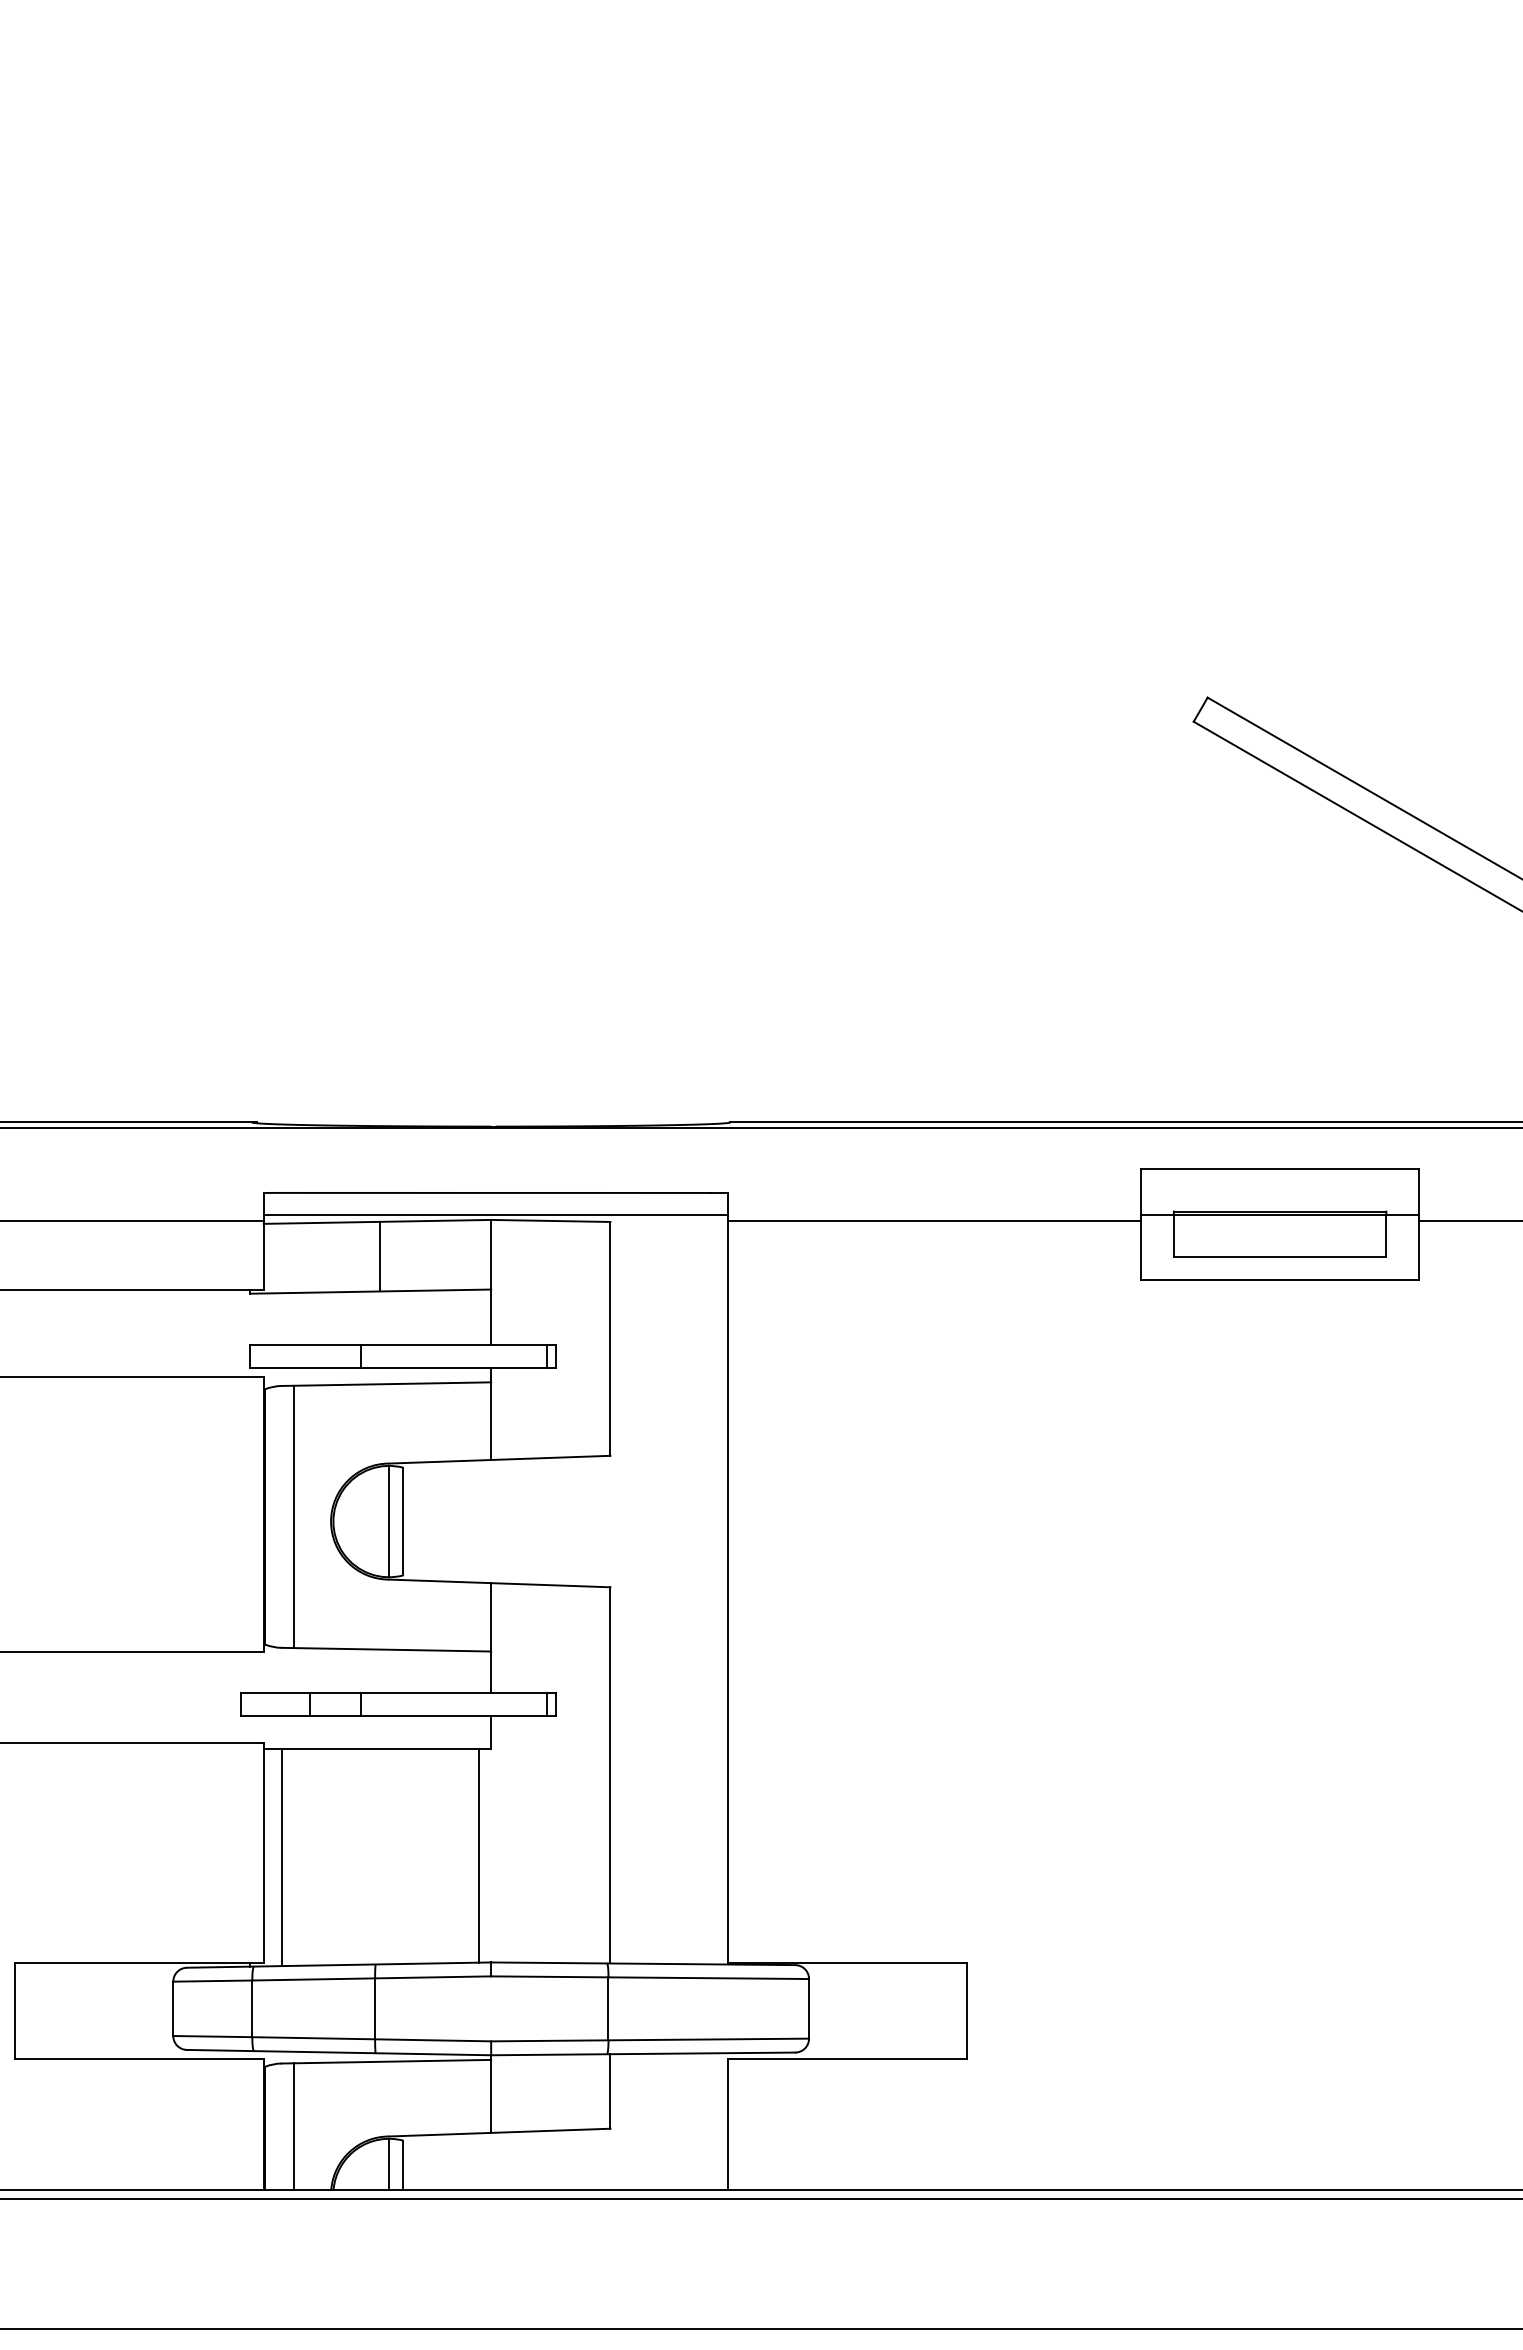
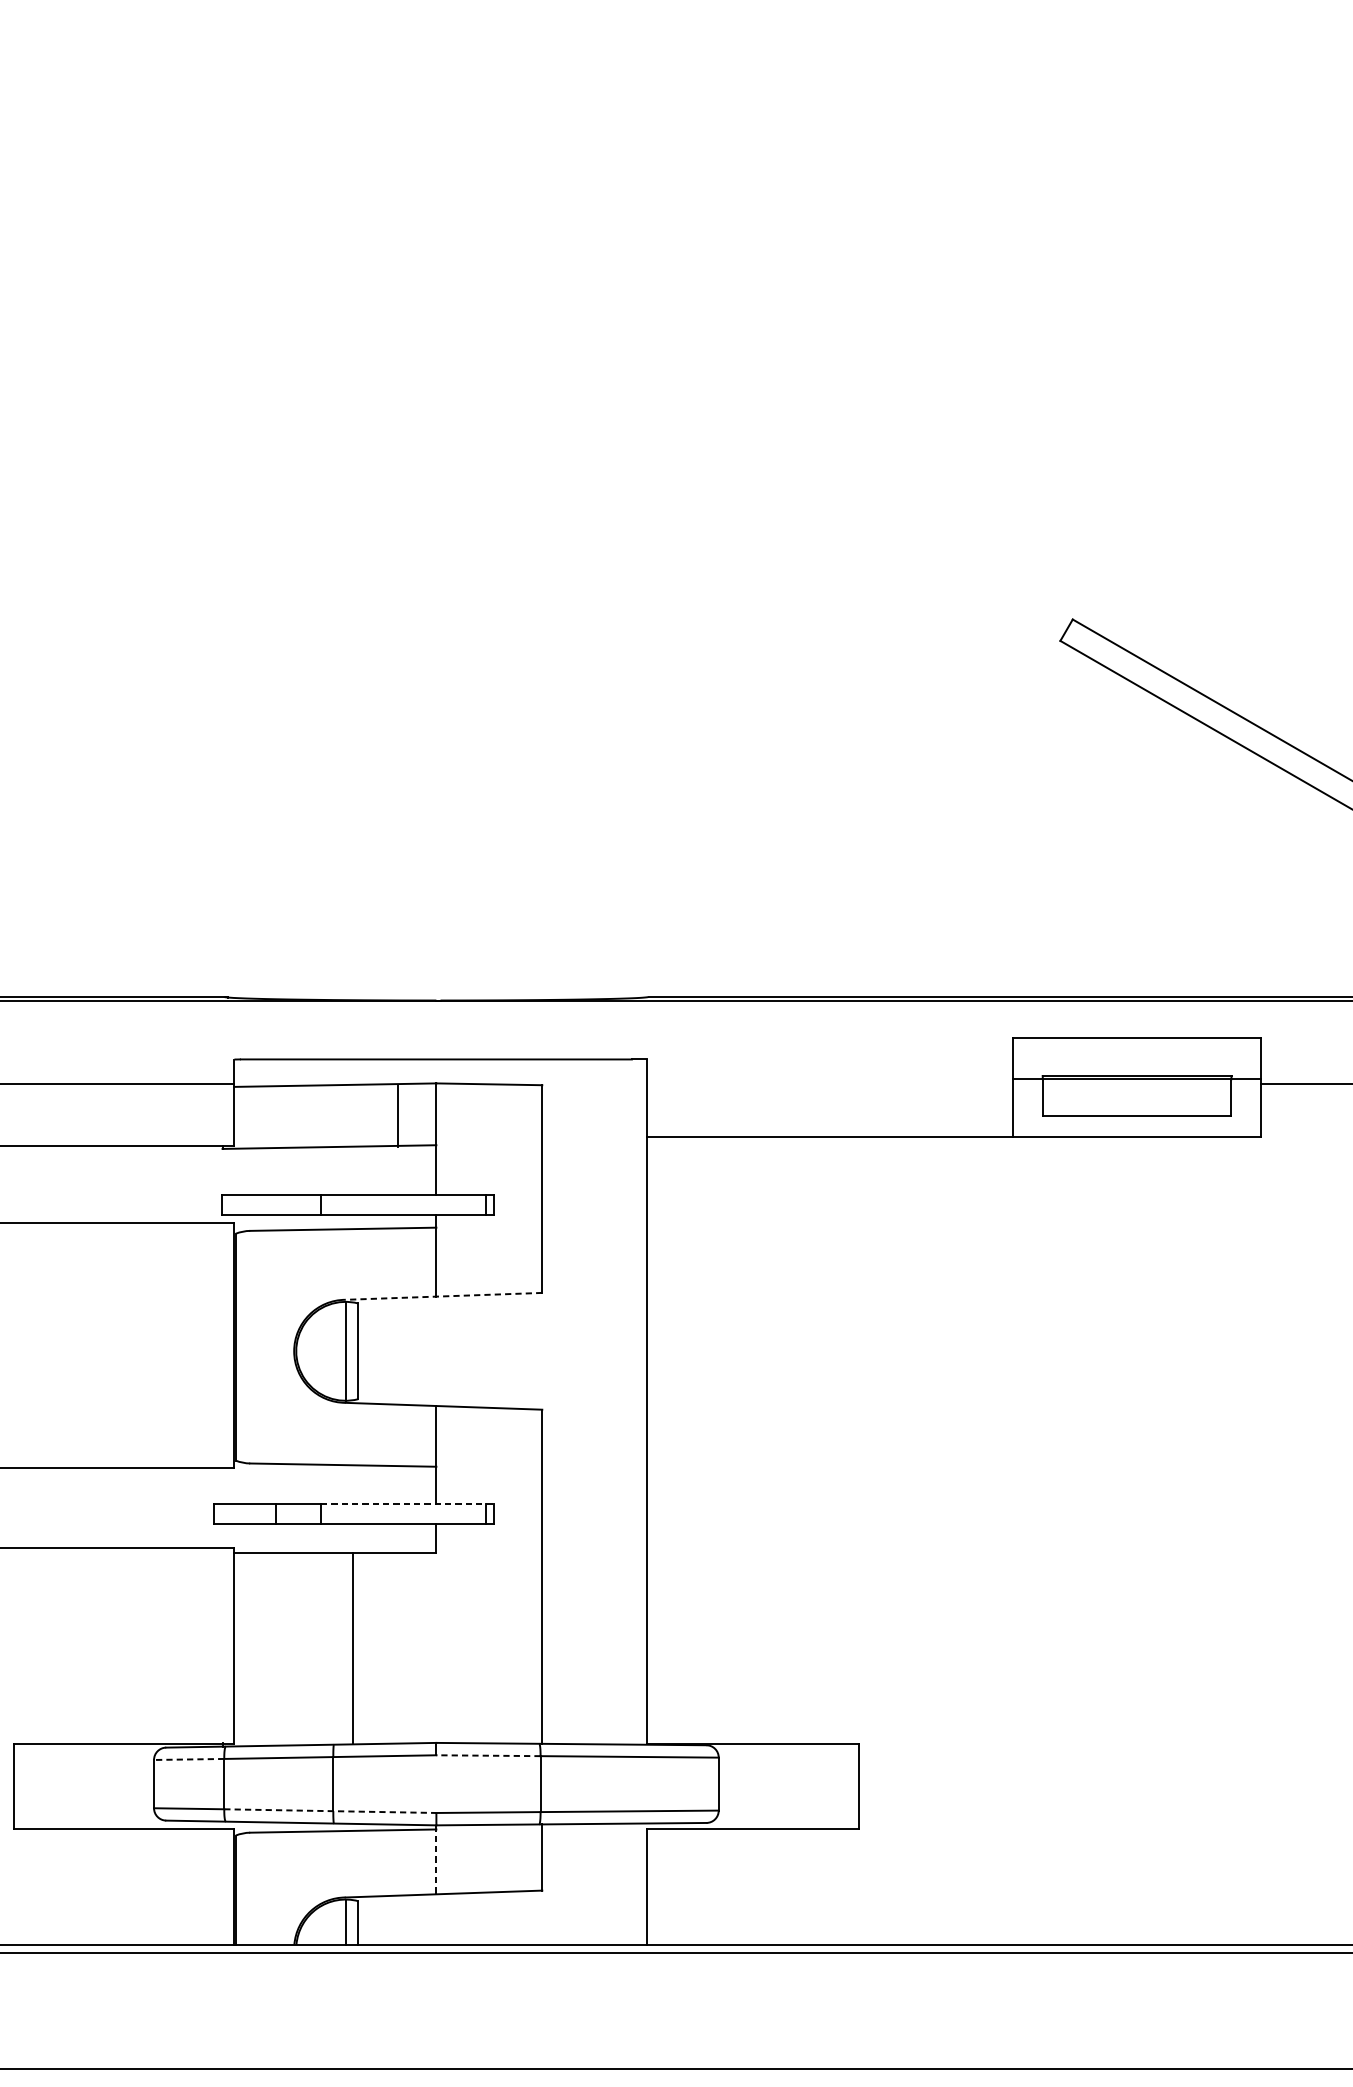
line: (495, 1215) -> (440, 1079), removed
line: (933, 1220) -> (829, 1137), moved
line: (380, 1256) -> (397, 1115), moved
line: (499, 1459) -> (443, 1296), solid -> dashed
line: (293, 1516) -> (260, 1346), removed
line: (459, 1693) -> (408, 1504), solid -> dashed
line: (479, 1855) -> (353, 1647), moved
line: (281, 1857) -> (250, 1649), removed
line: (549, 1976) -> (488, 1755), solid -> dashed
line: (212, 1981) -> (188, 1759), solid -> dashed
line: (372, 2039) -> (330, 1811), solid -> dashed
line: (491, 2094) -> (436, 1860), solid -> dashed
line: (293, 2126) -> (260, 1888), removed

